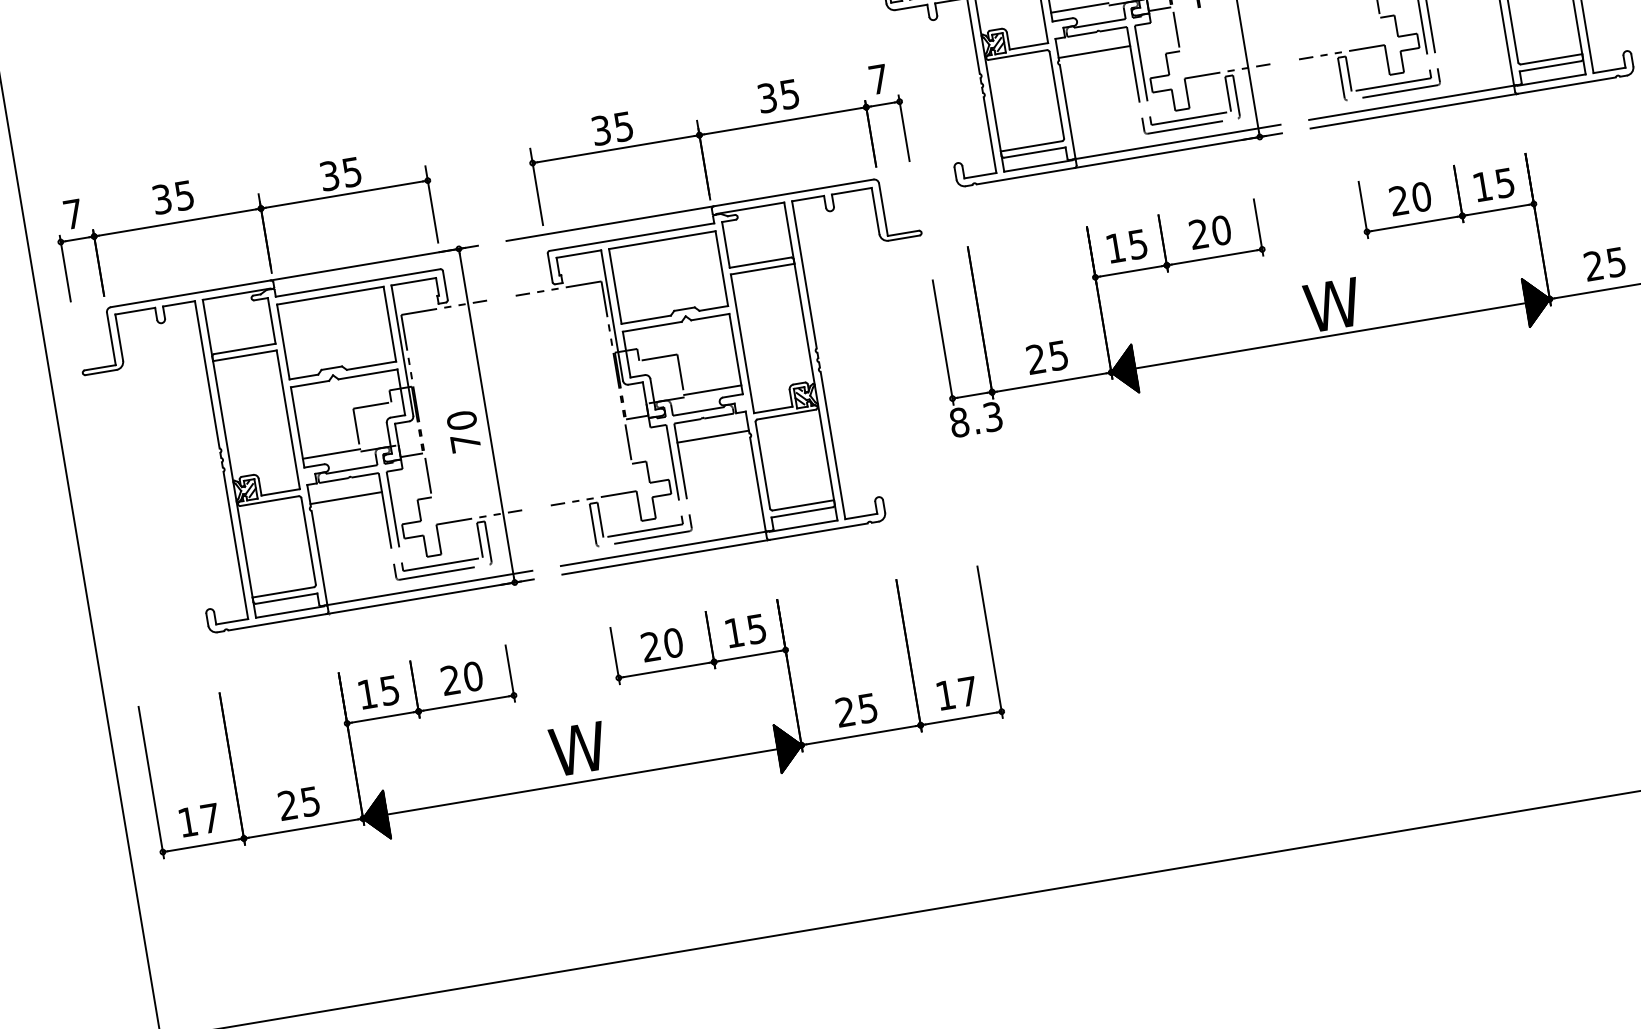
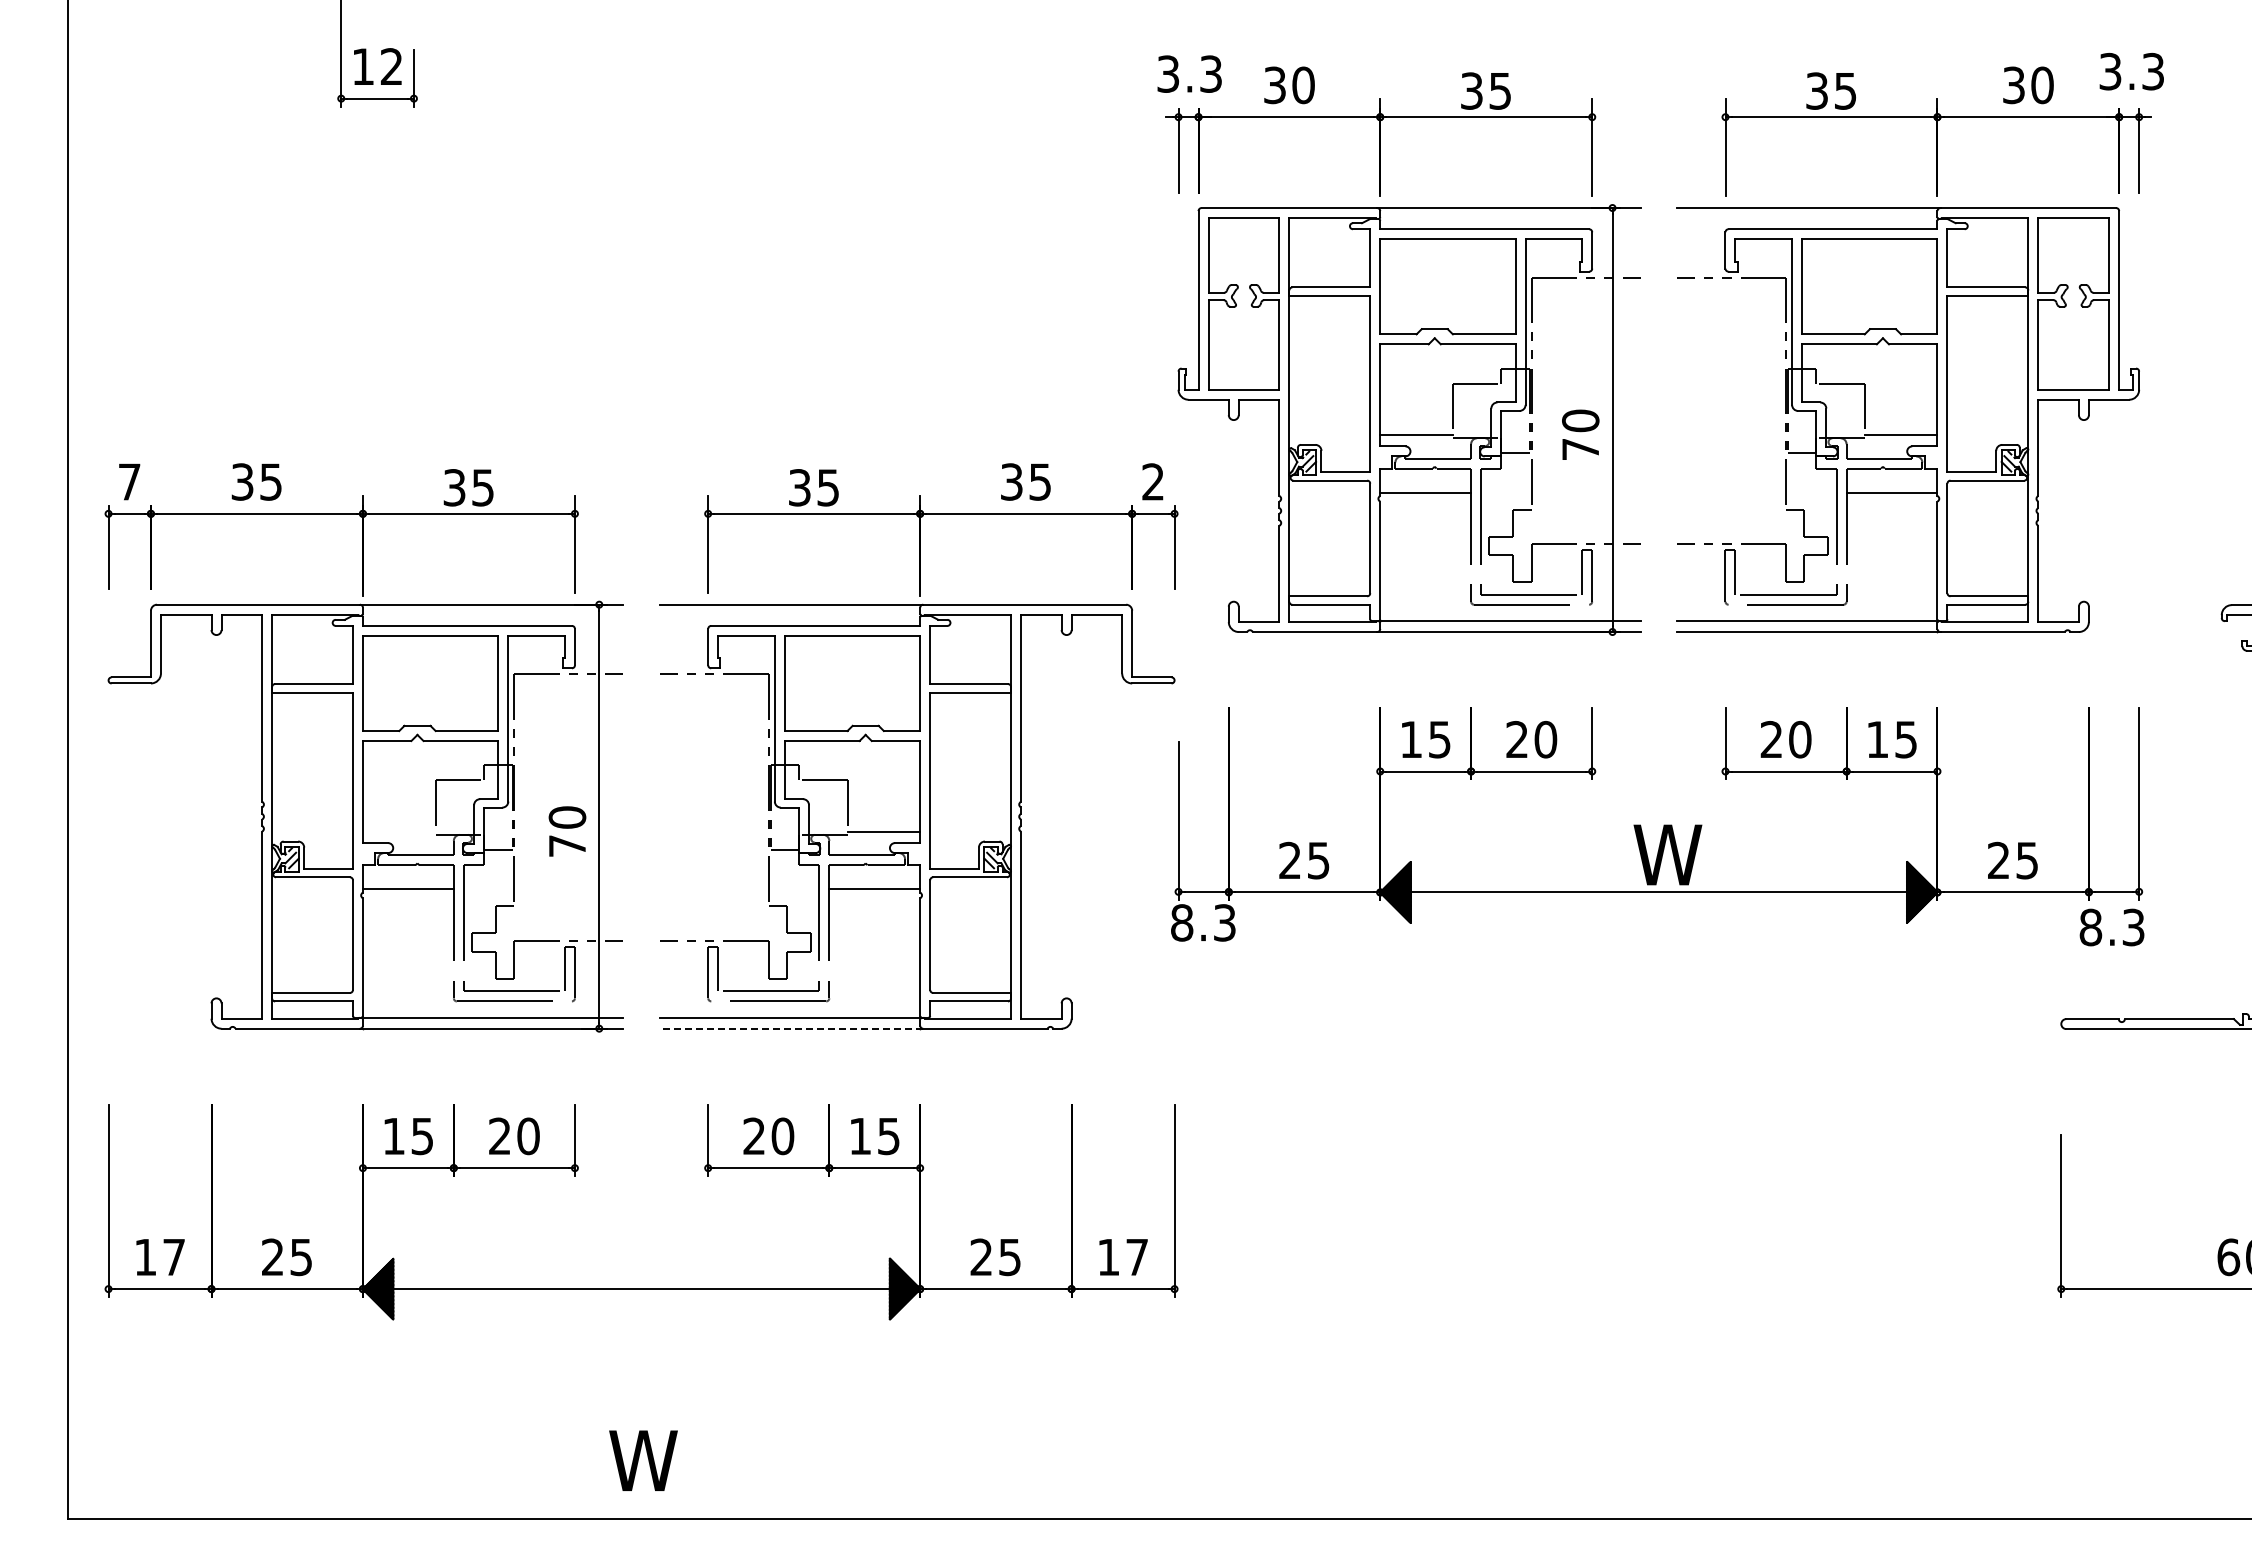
text: (878, 79) -> (1152, 481), 7 -> 2
line: (330, 453) -> (398, 831), removed
line: (666, 557) -> (791, 1028), solid -> dashed
text: (578, 748) -> (643, 1460), moved

